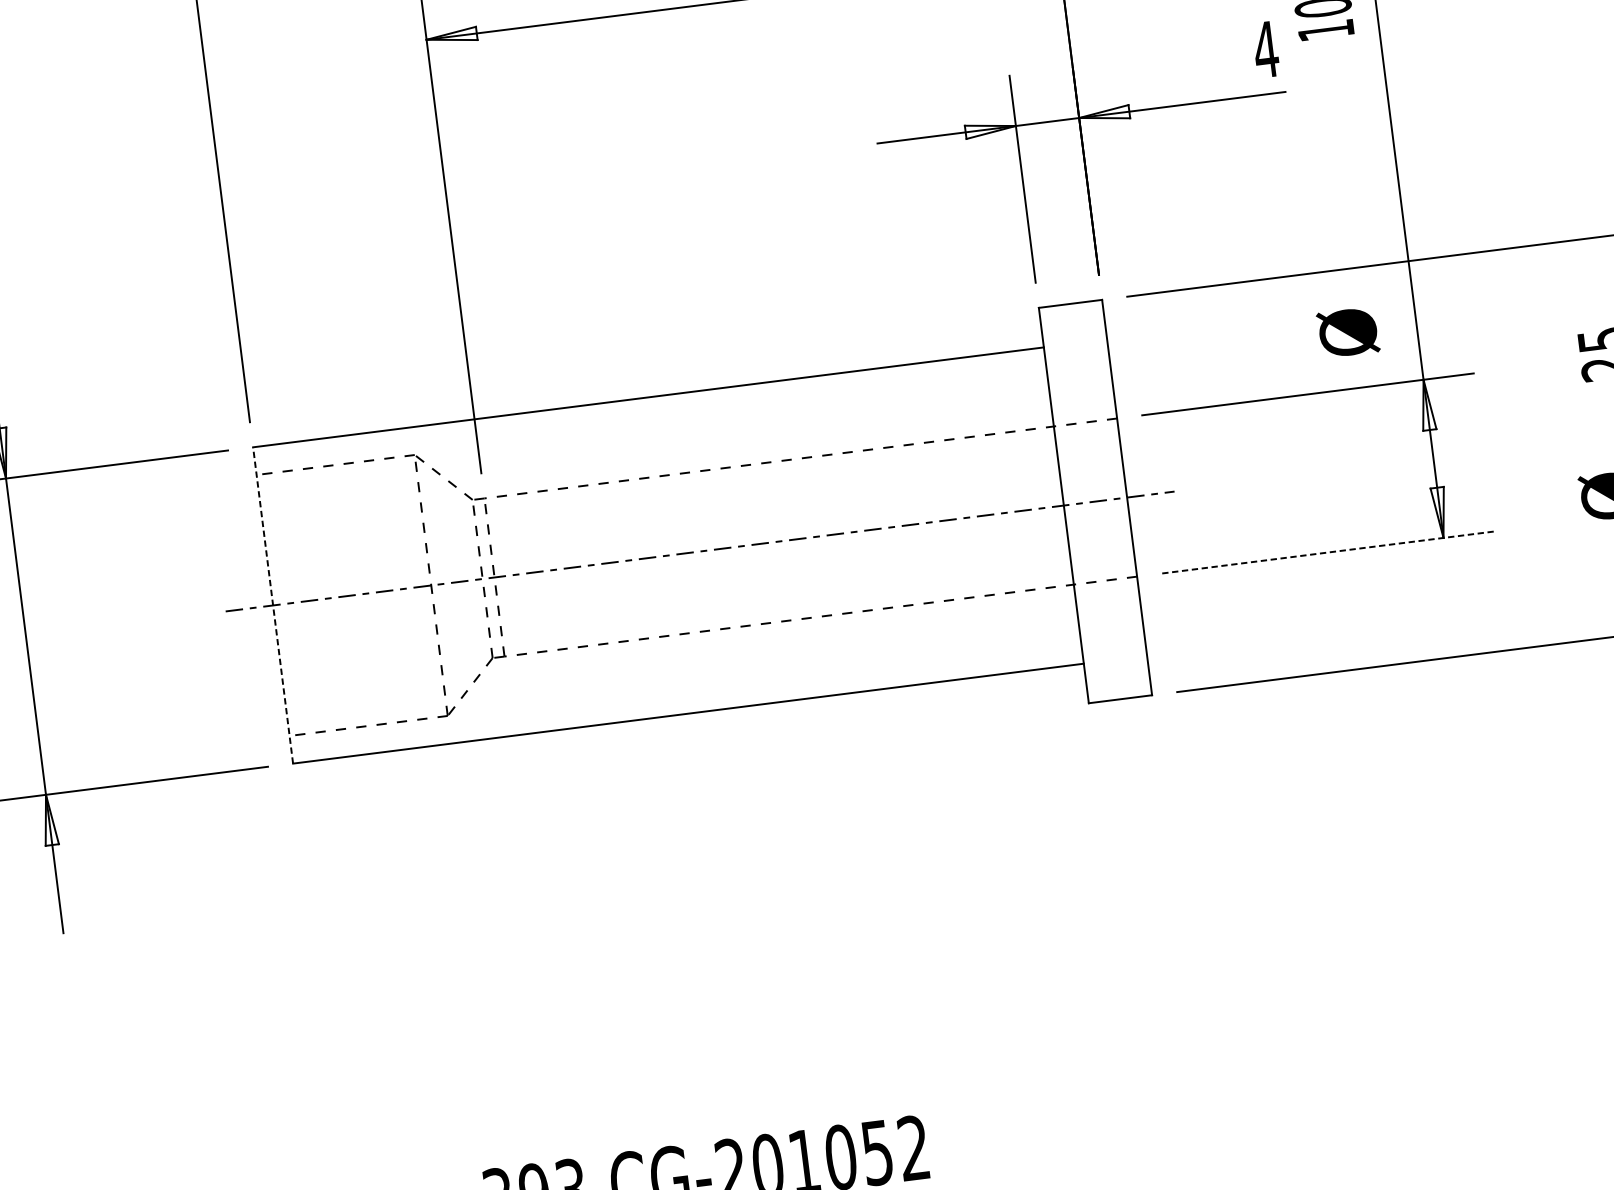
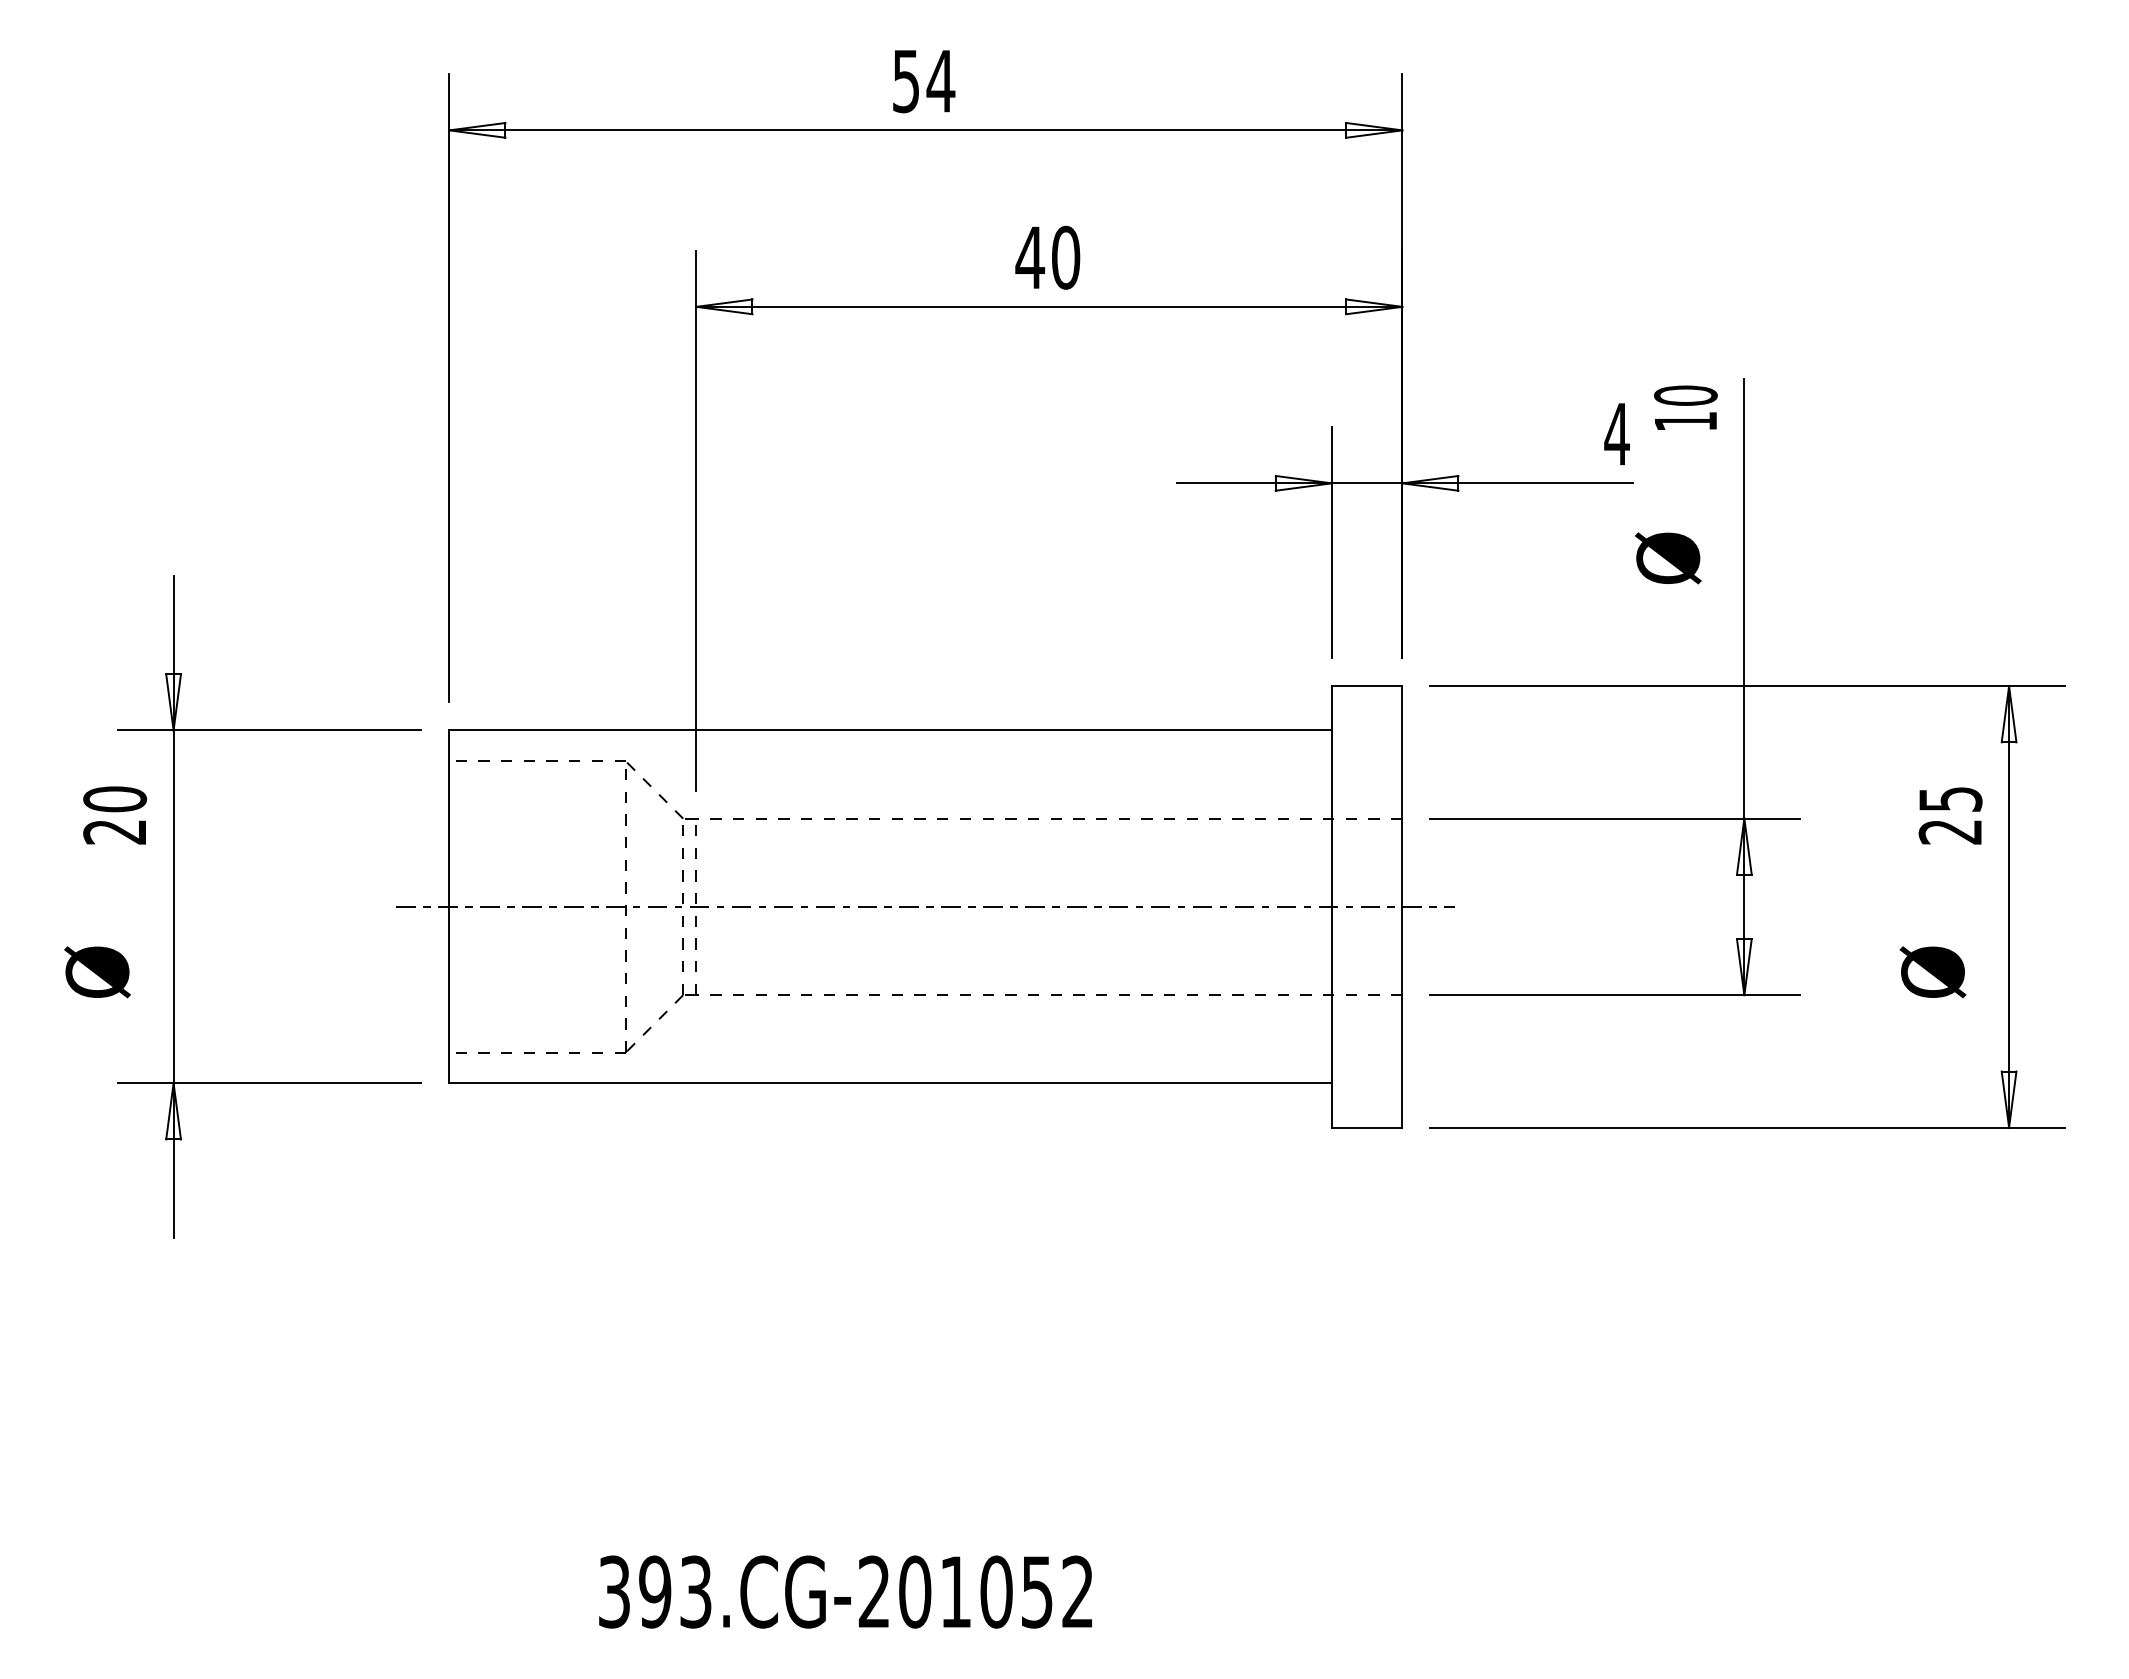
text: (1348, 332) -> (1668, 558), moved
line: (1328, 552) -> (1615, 995), dashed -> solid
line: (273, 605) -> (449, 906), dashed -> solid

